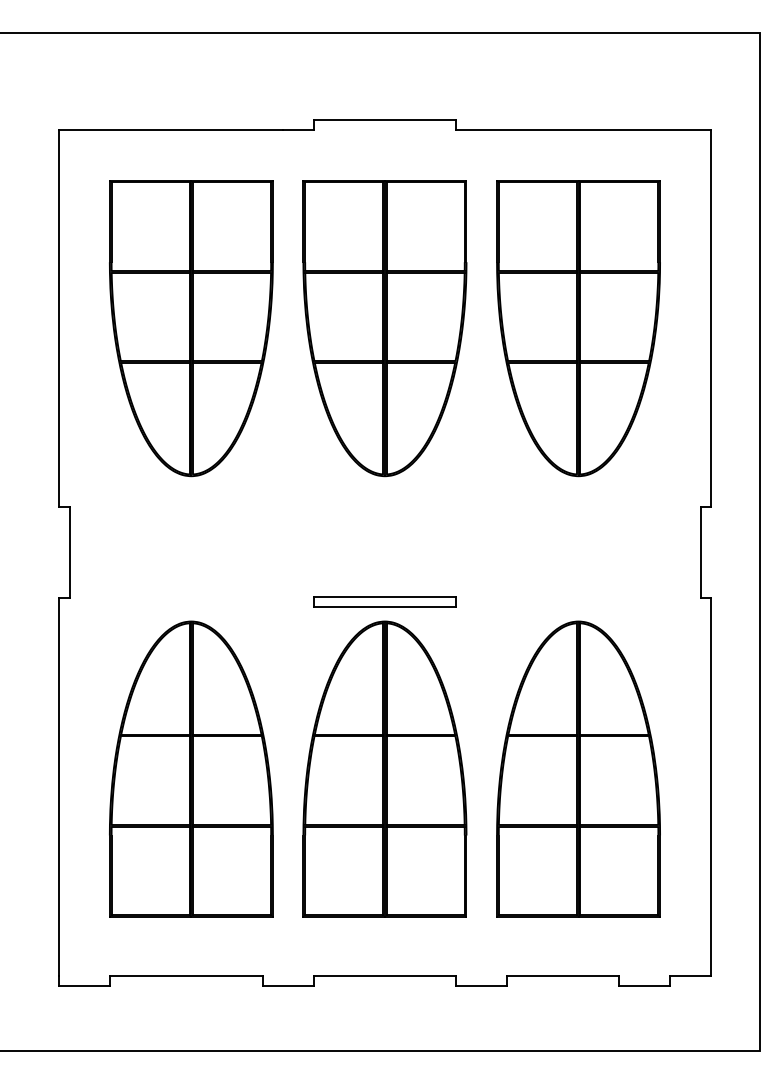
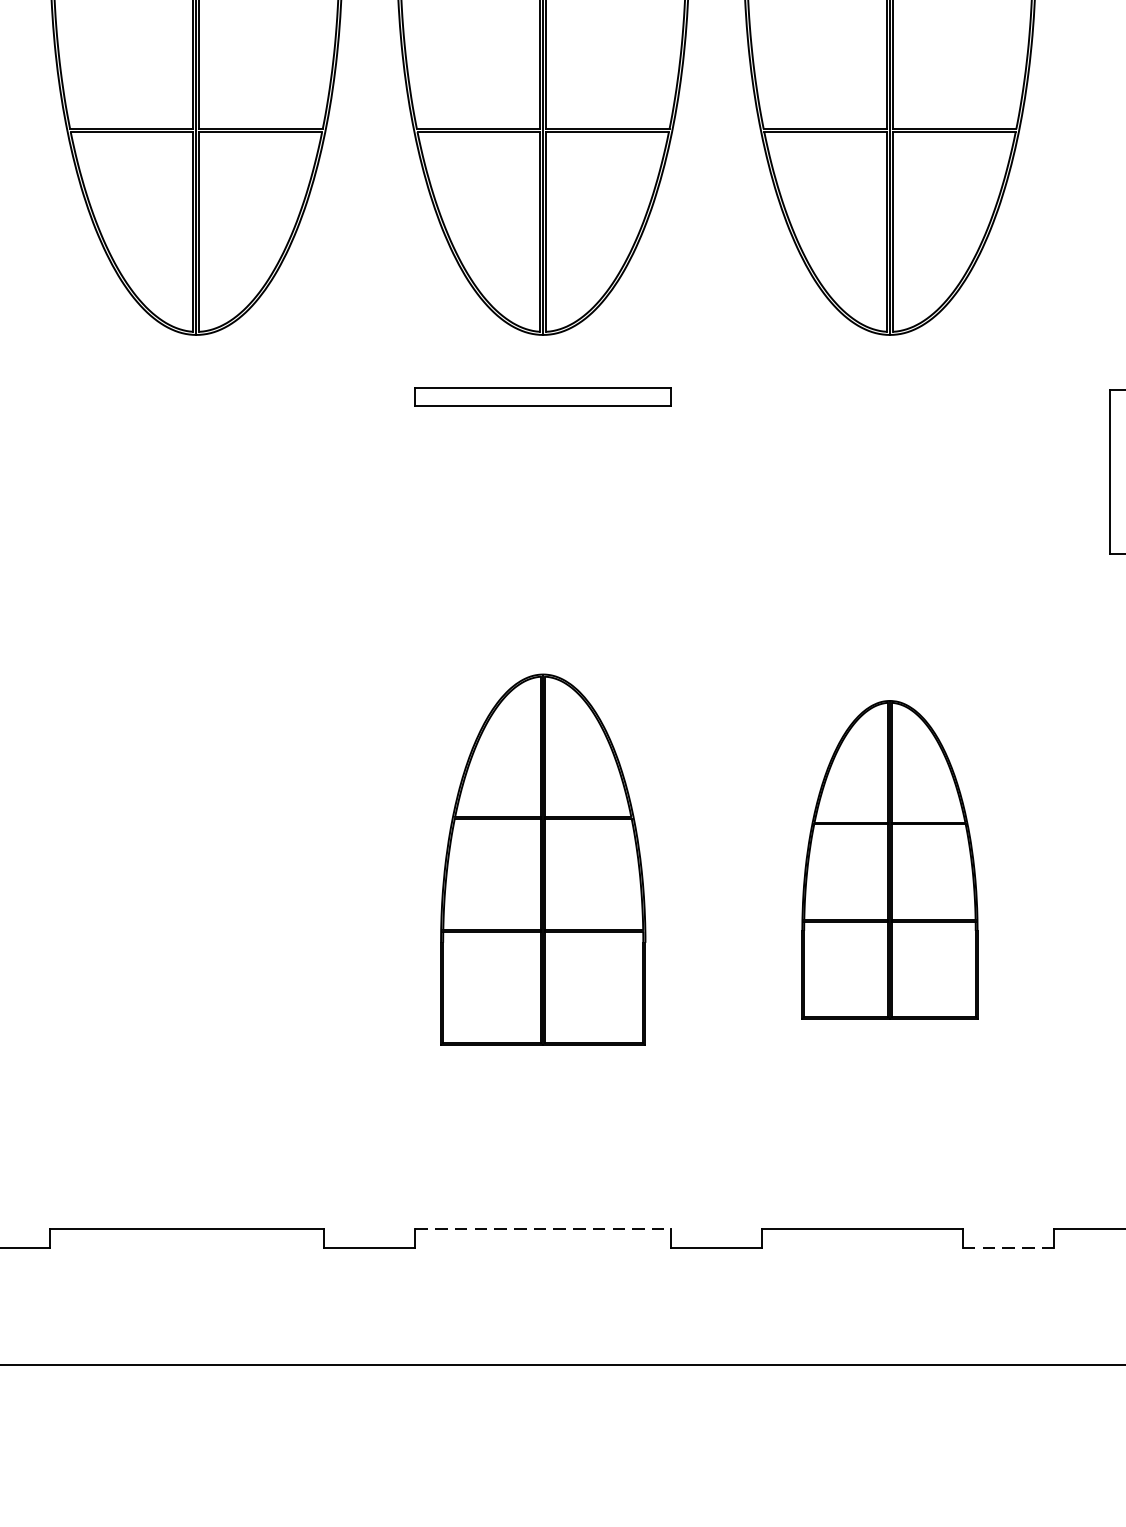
part: (384, 601) -> (542, 396), moved
part: (191, 768) -> (196, 858), removed
part: (384, 768) -> (542, 858), size x0.7
part: (578, 768) -> (889, 858), size x0.6
line: (385, 975) -> (544, 1229), solid -> dashed
line: (644, 985) -> (1008, 1247), solid -> dashed

